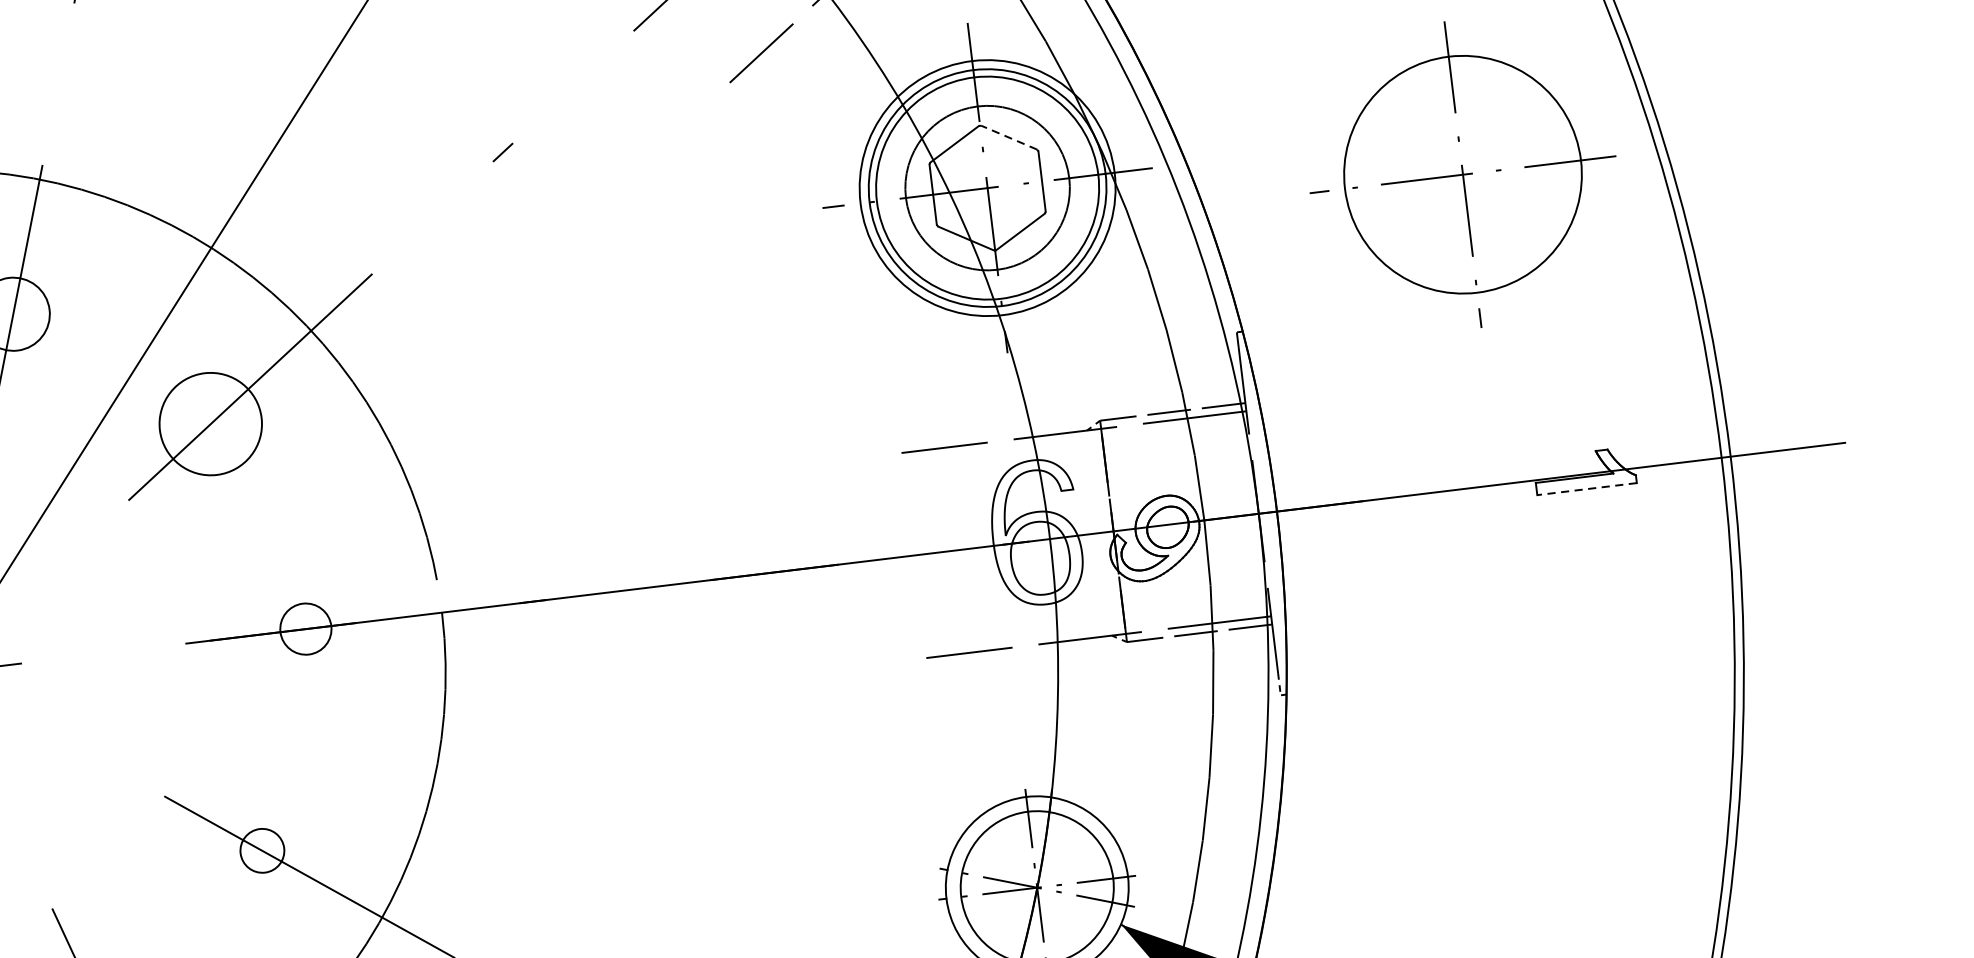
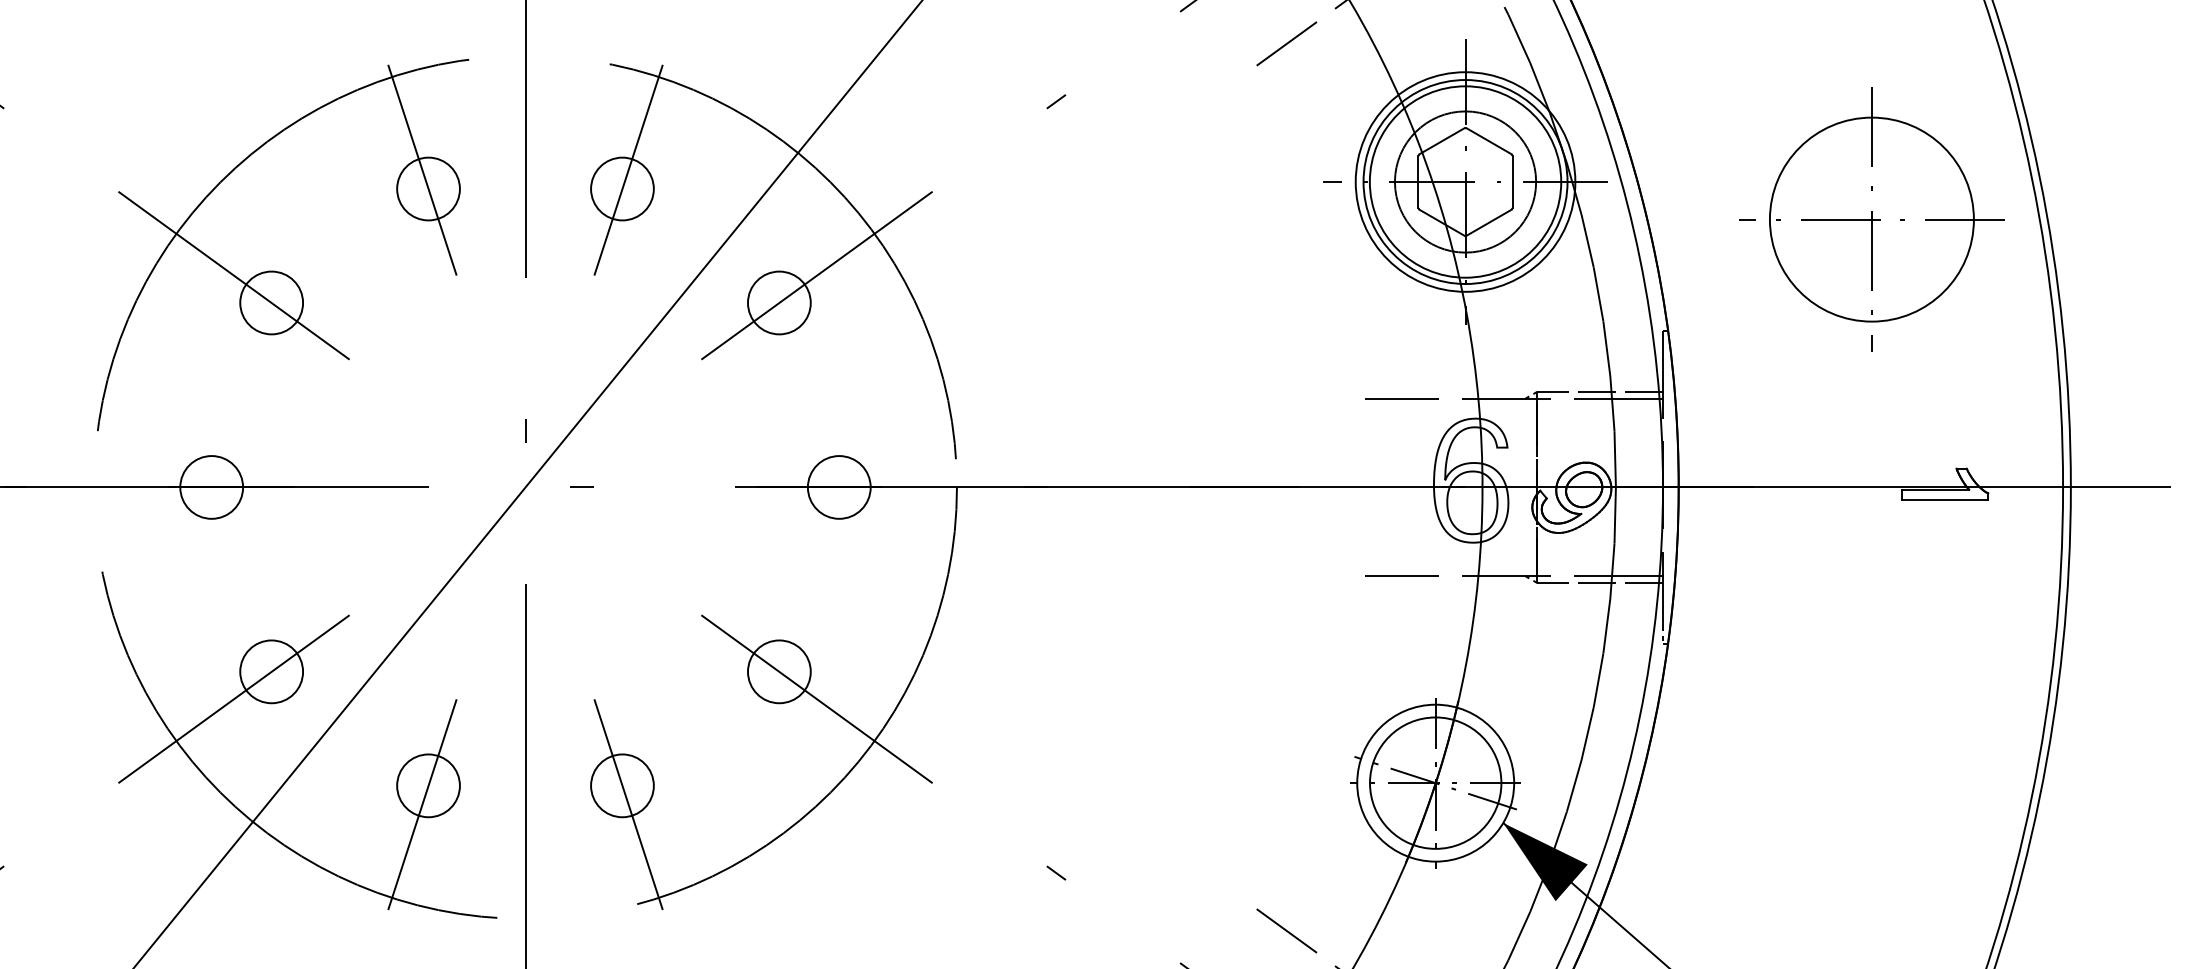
line: (1008, 136) -> (1488, 140), dashed -> solid
circle: (210, 423) -> (779, 302), size x0.71
line: (1586, 489) -> (1944, 500), dashed -> solid
circle: (304, 629) -> (838, 487), size x1.43
circle: (262, 850) -> (779, 671), size x1.67

